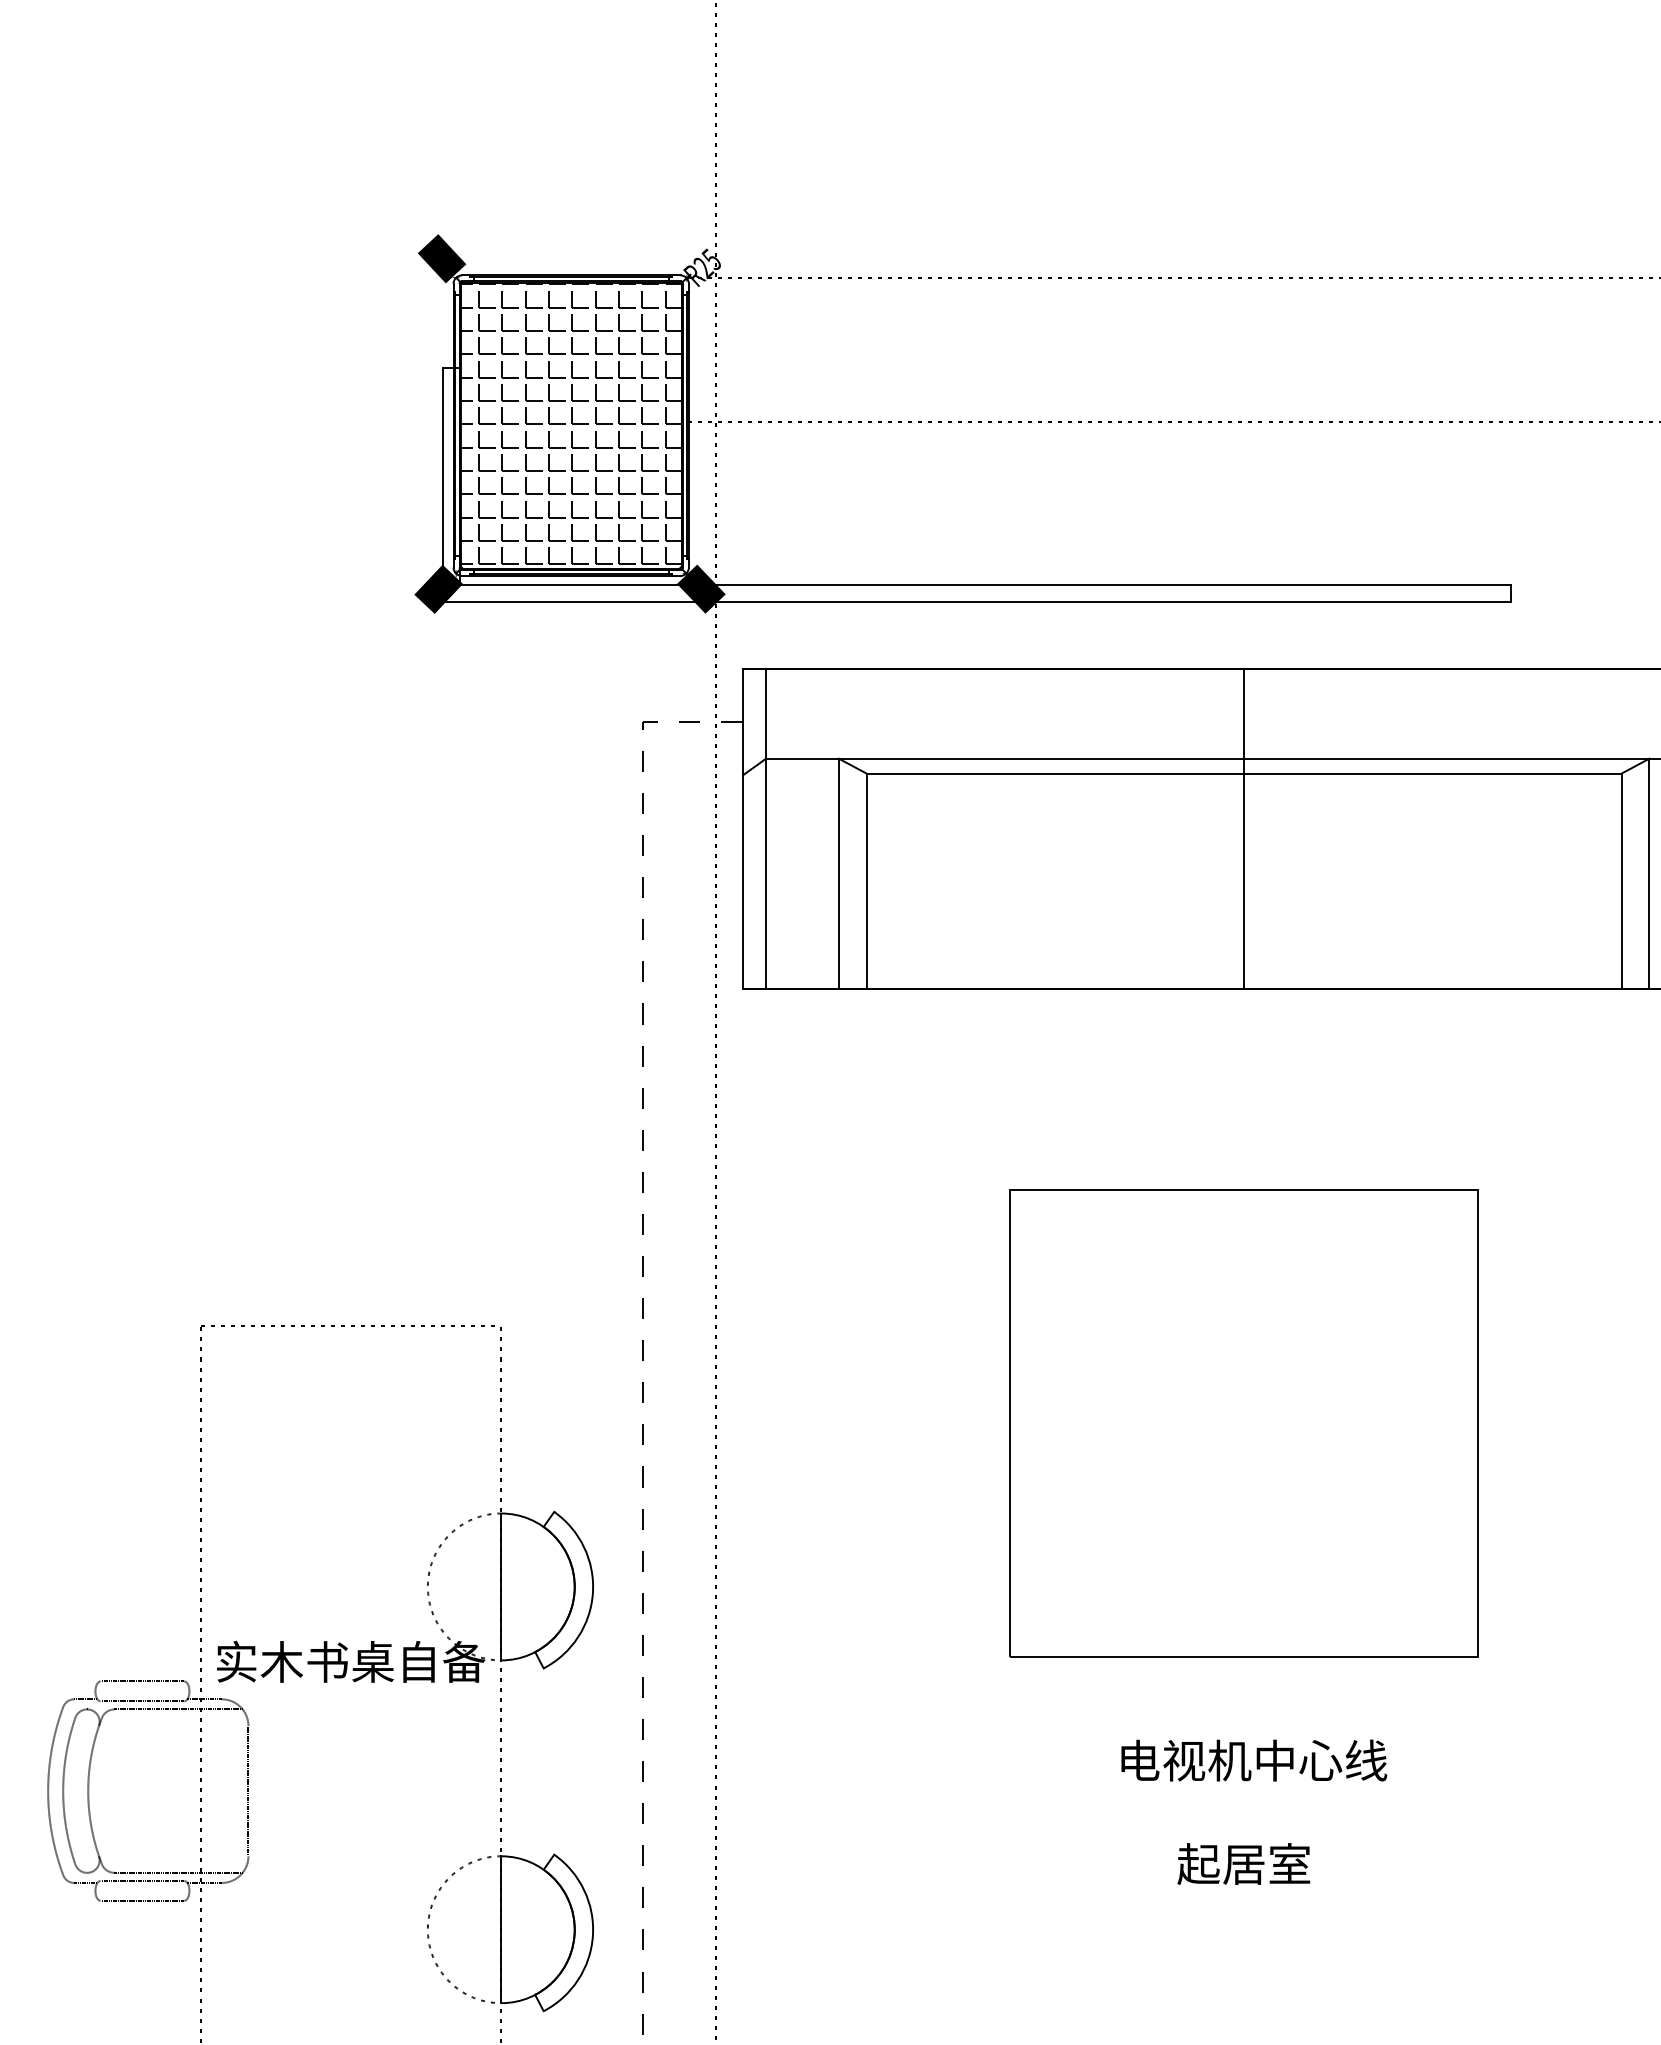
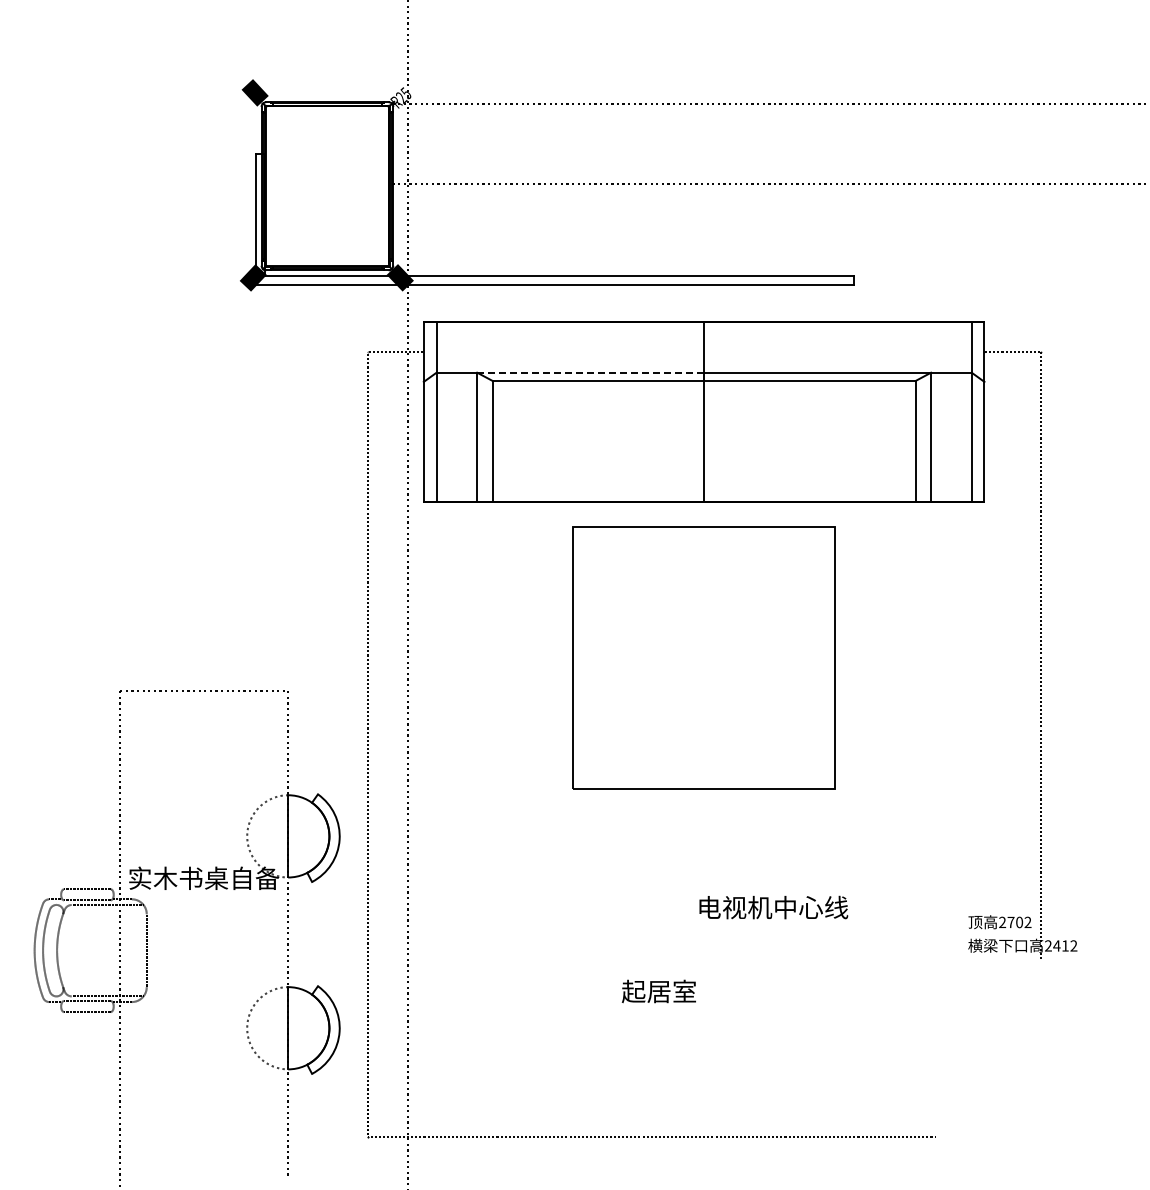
hatch: (571, 422) -> (327, 184), removed
line: (1042, 758) -> (591, 372), solid -> dashed
part: (1242, 1422) -> (703, 657), moved
text: (1253, 1760) -> (773, 907), moved
text: (1242, 1864) -> (658, 991), moved

